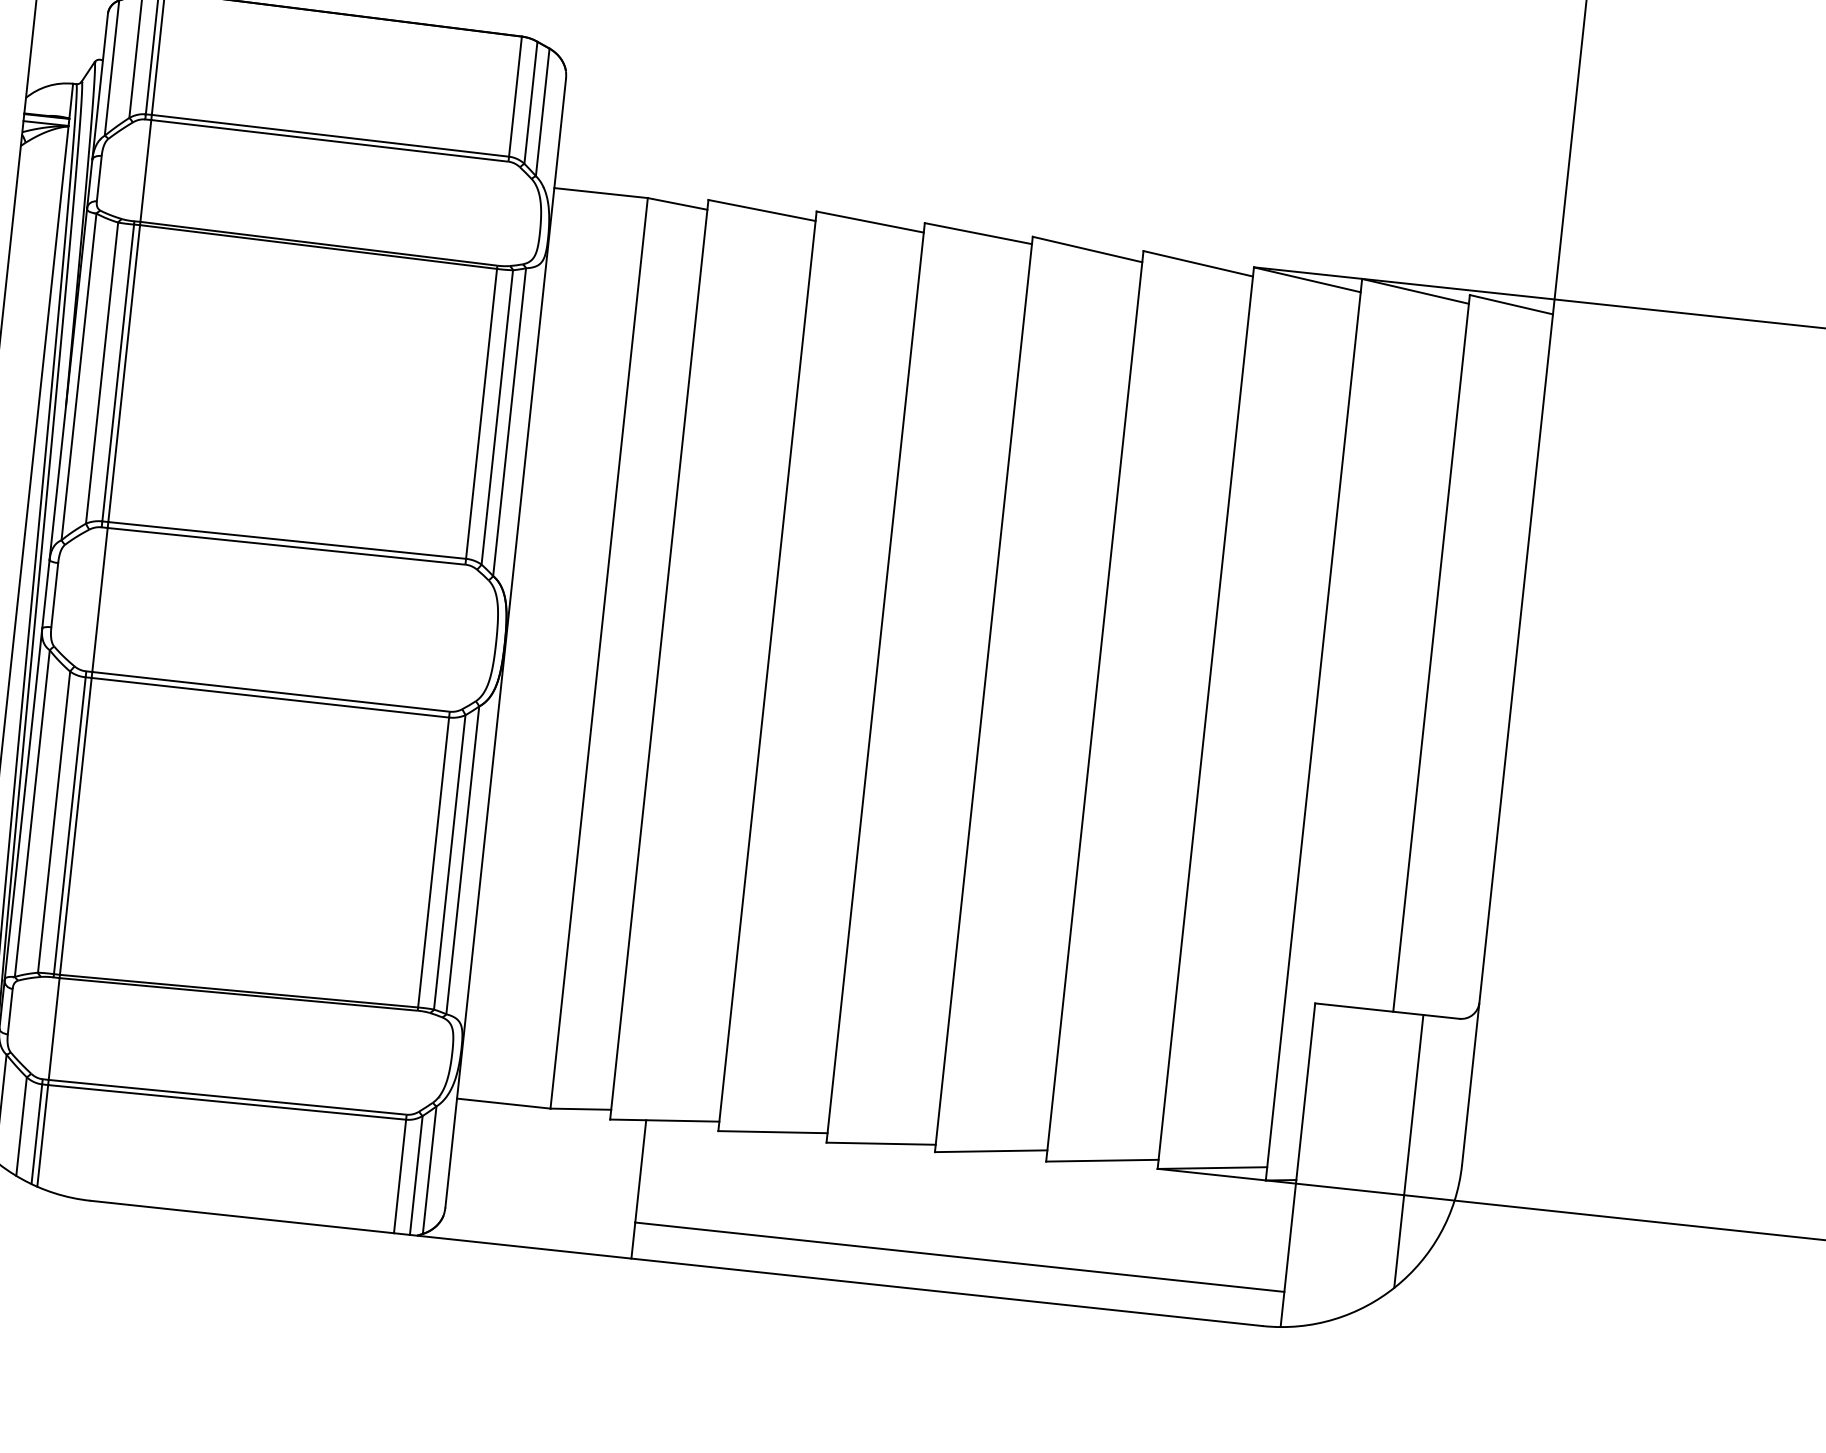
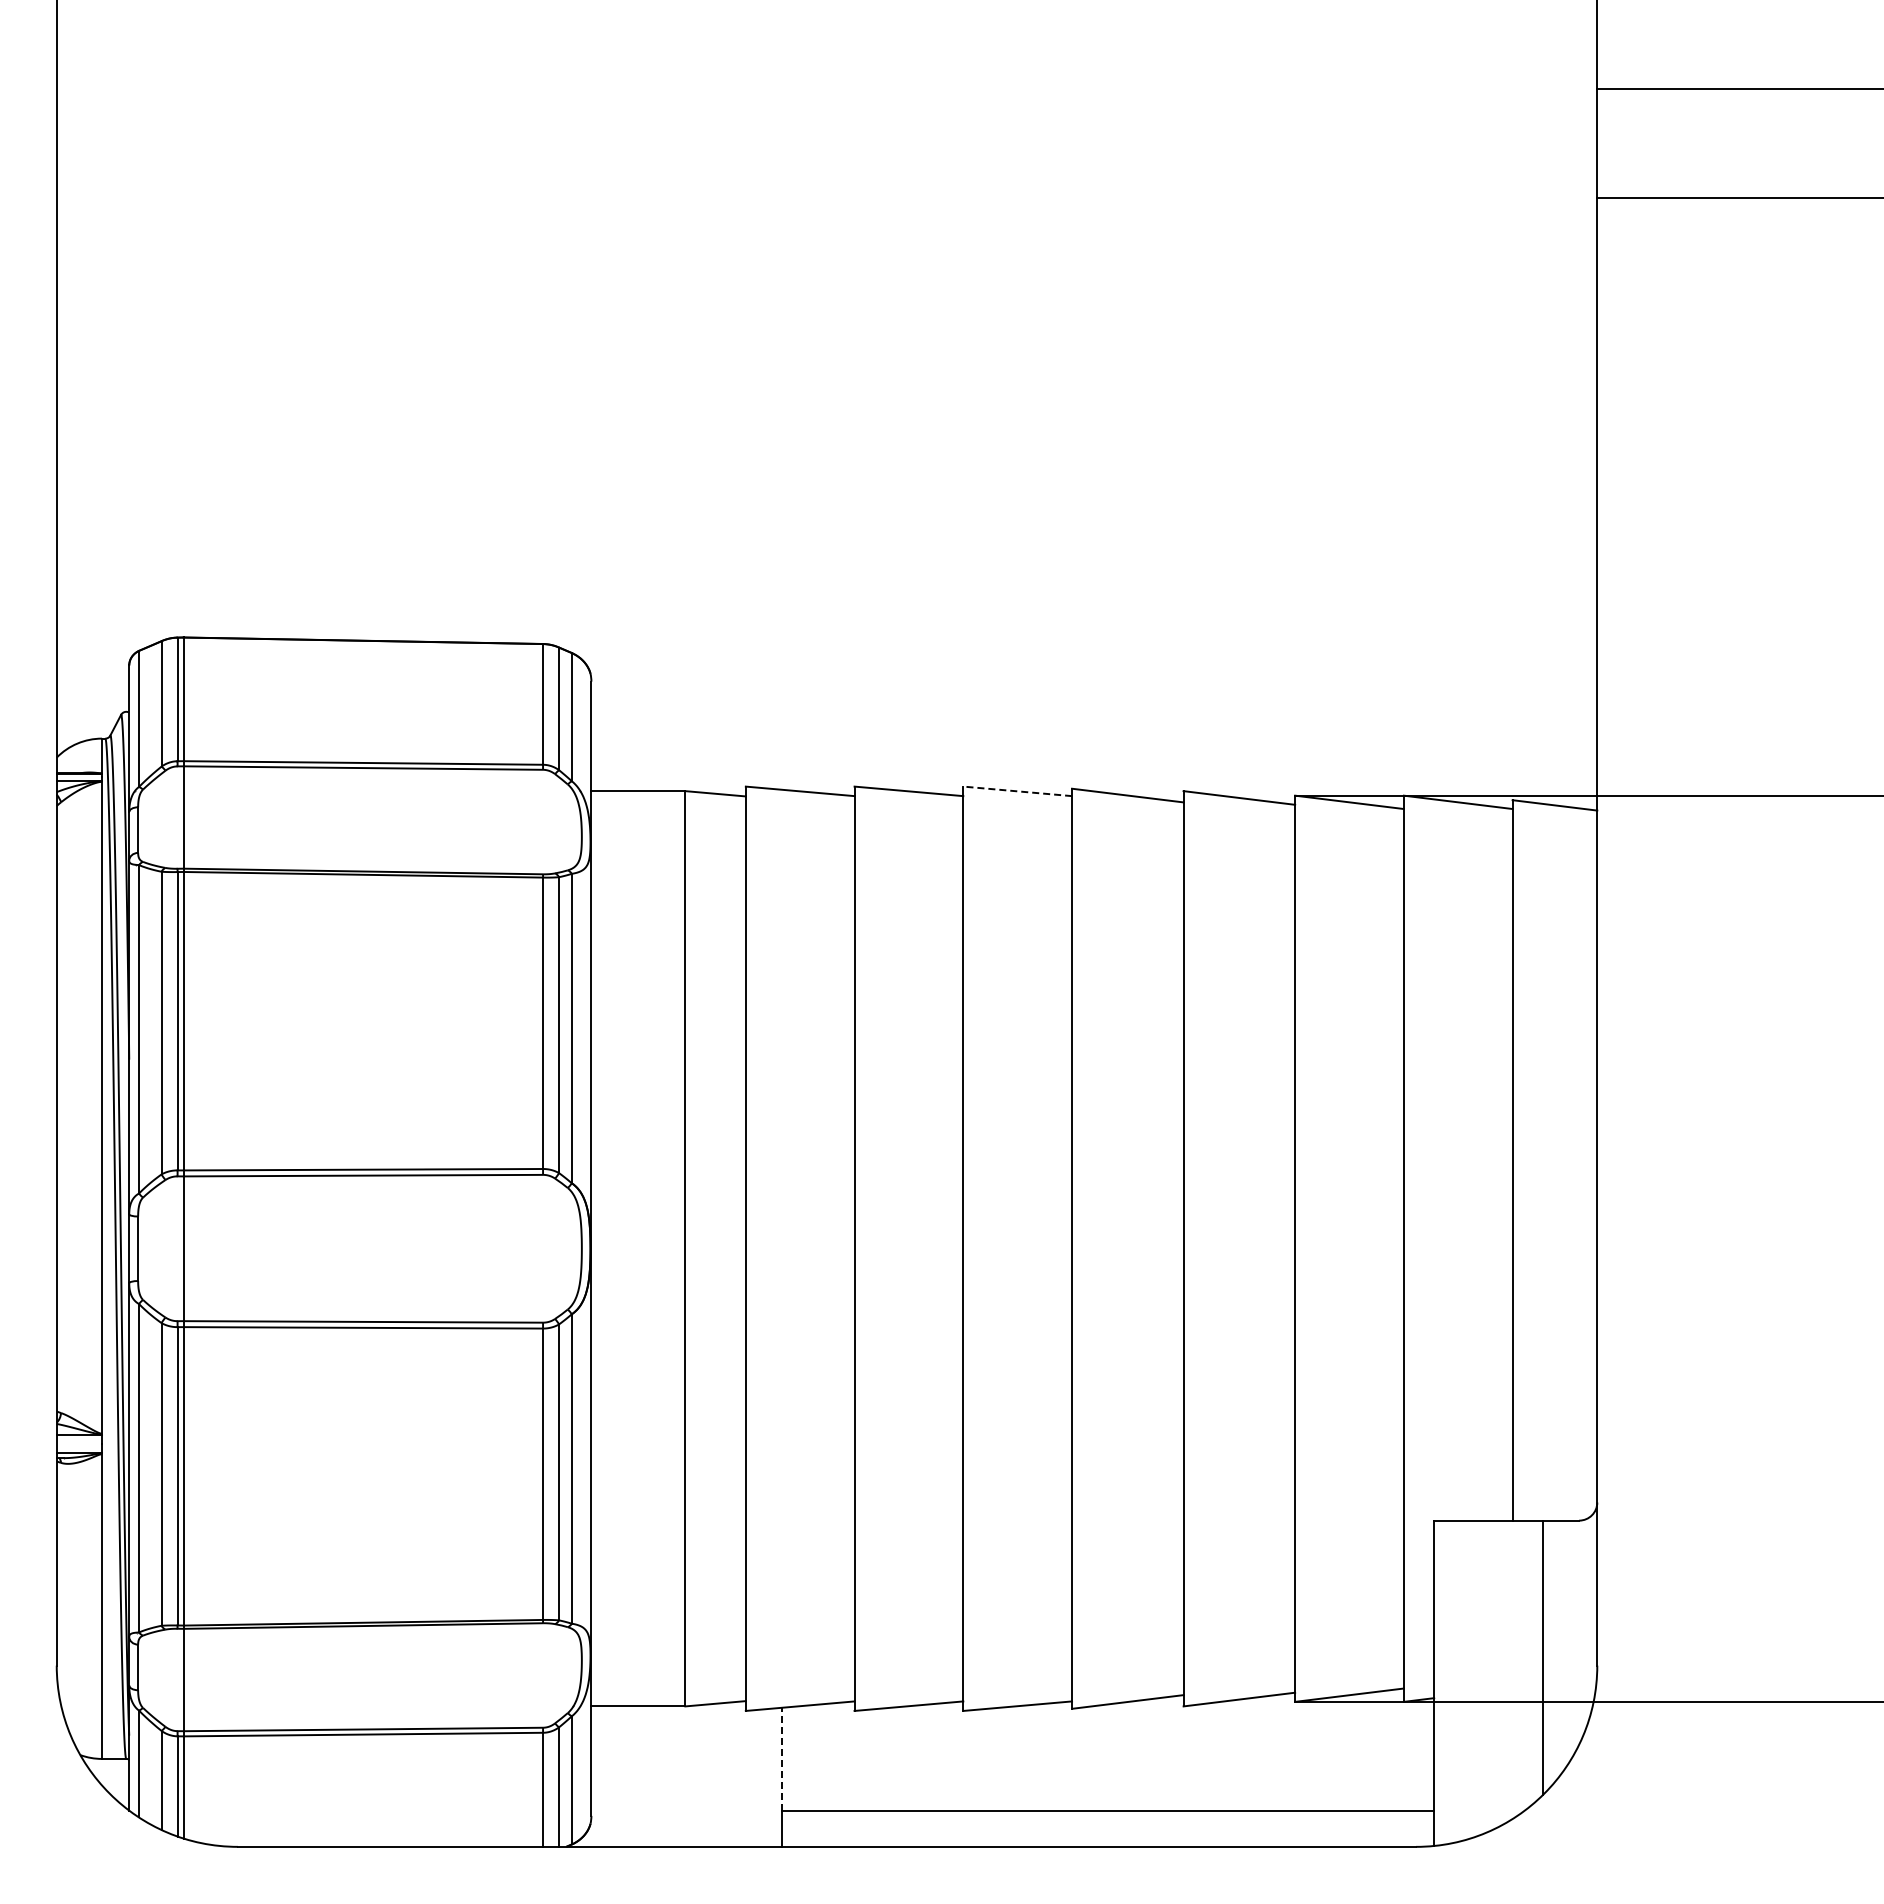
line: (978, 233) -> (1017, 791), solid -> dashed
line: (640, 1170) -> (781, 1758), solid -> dashed

